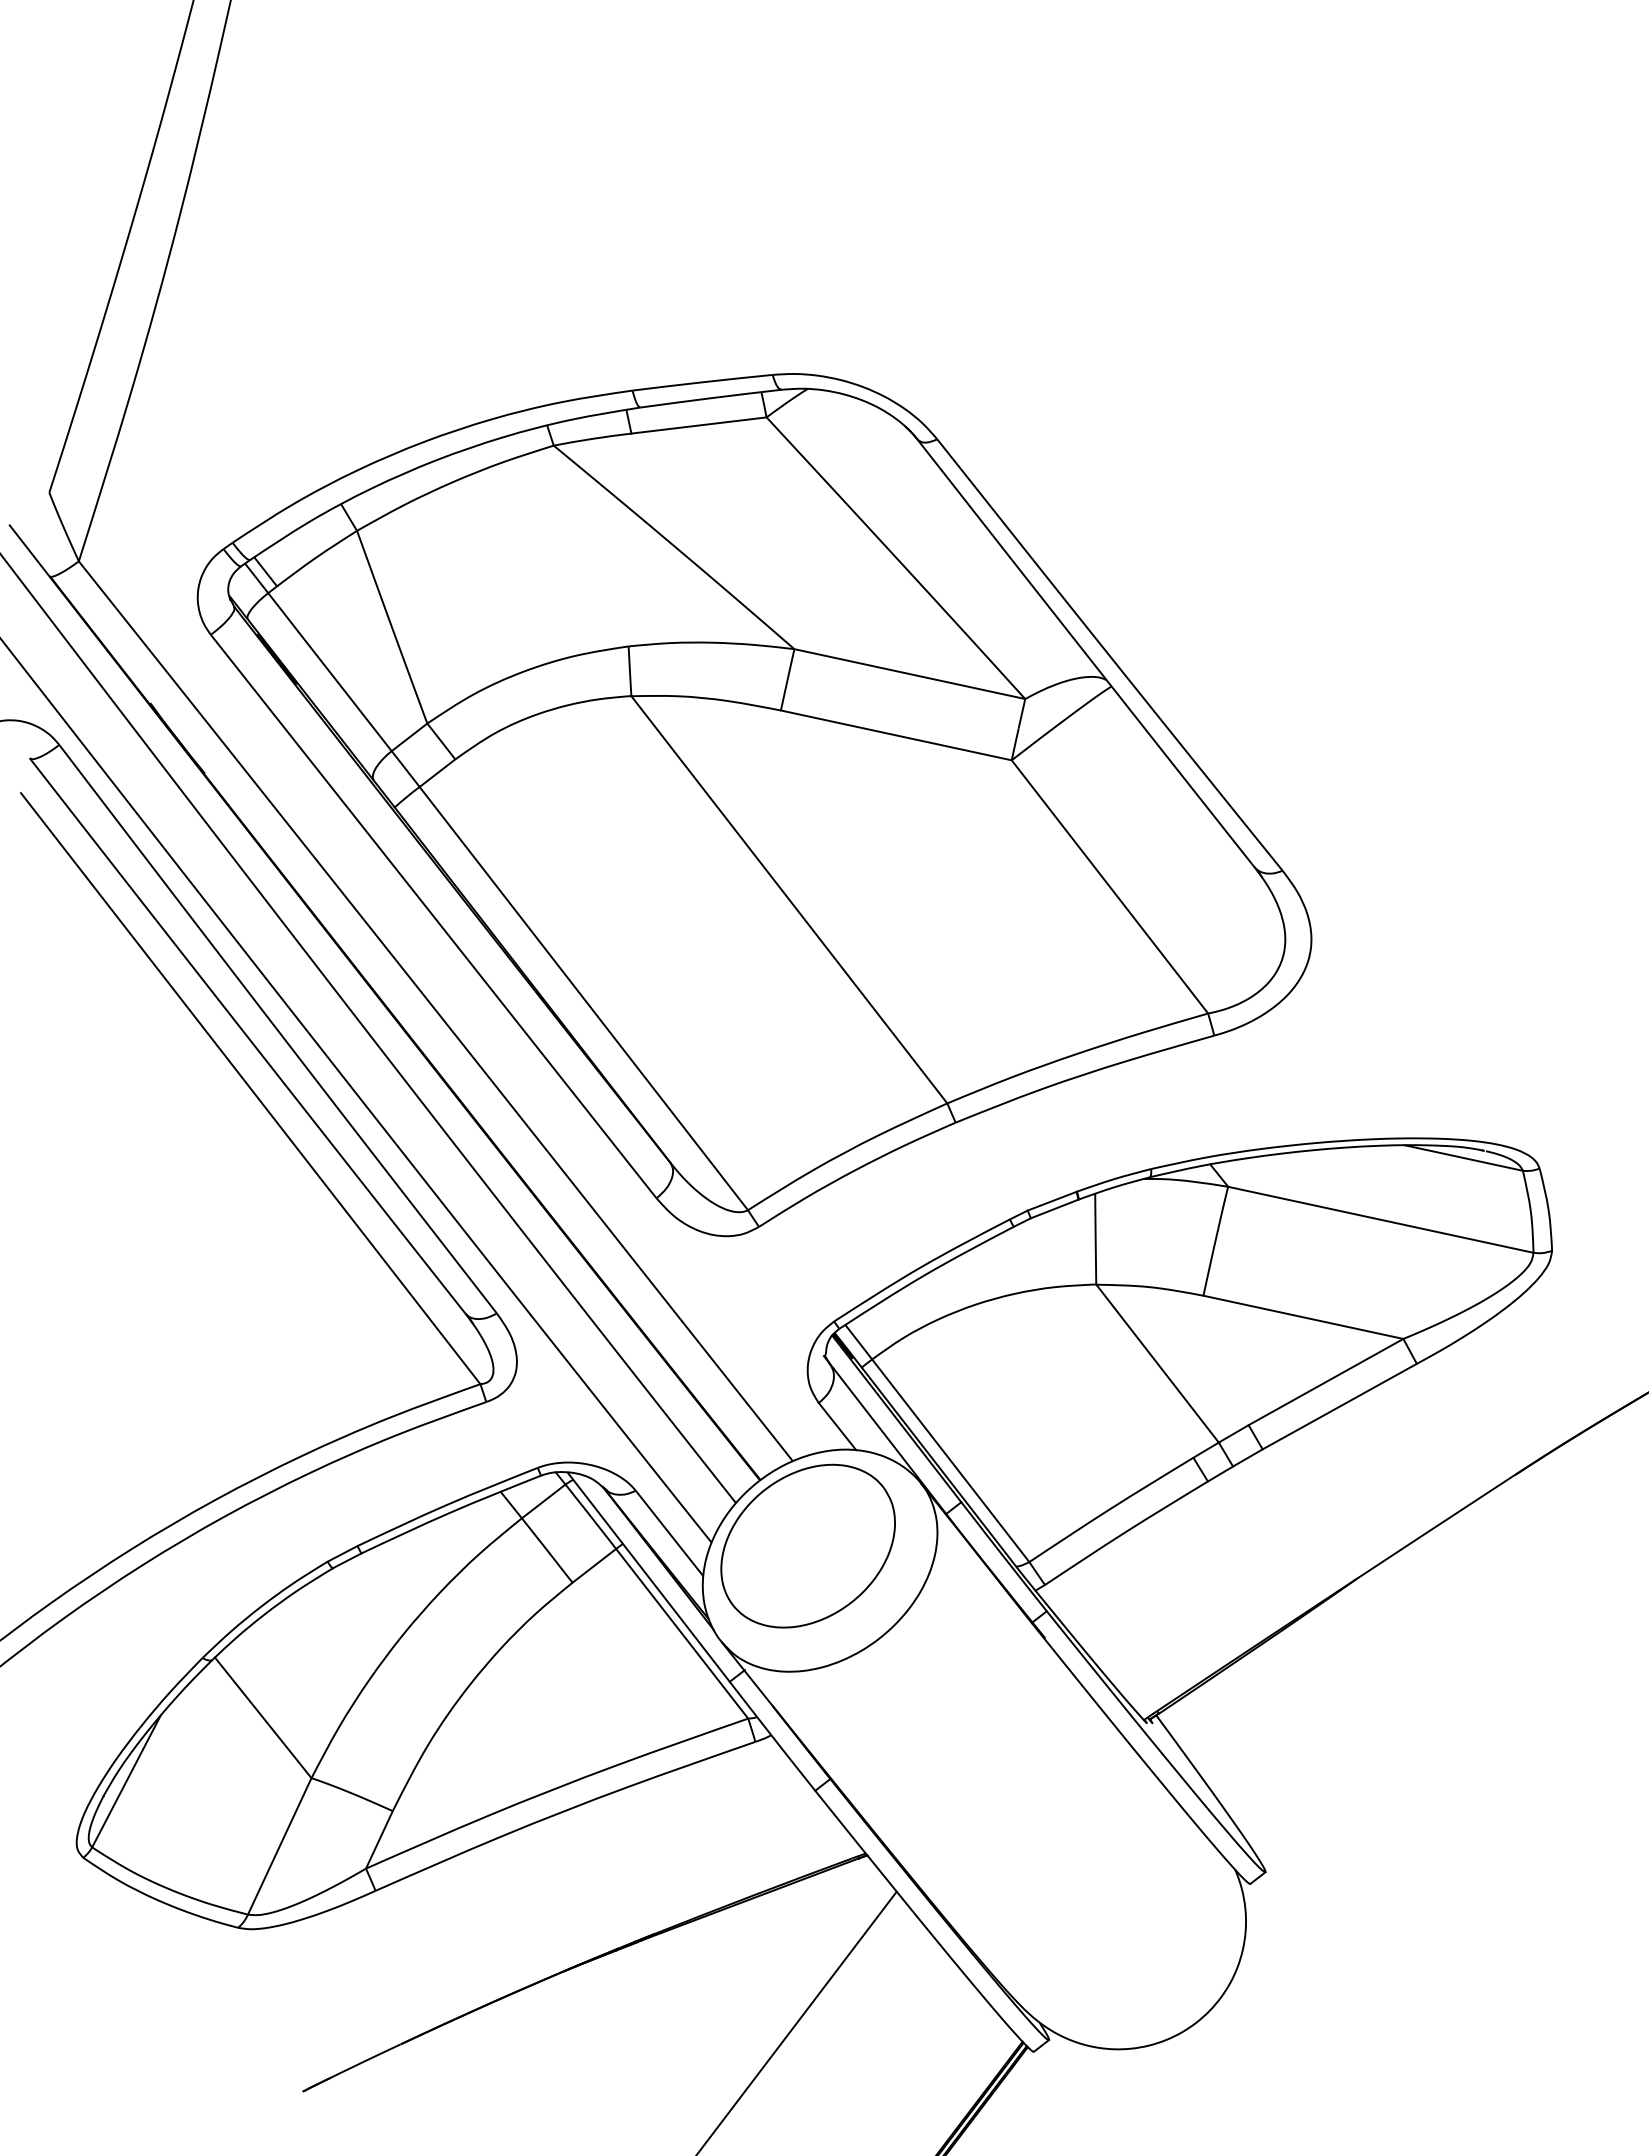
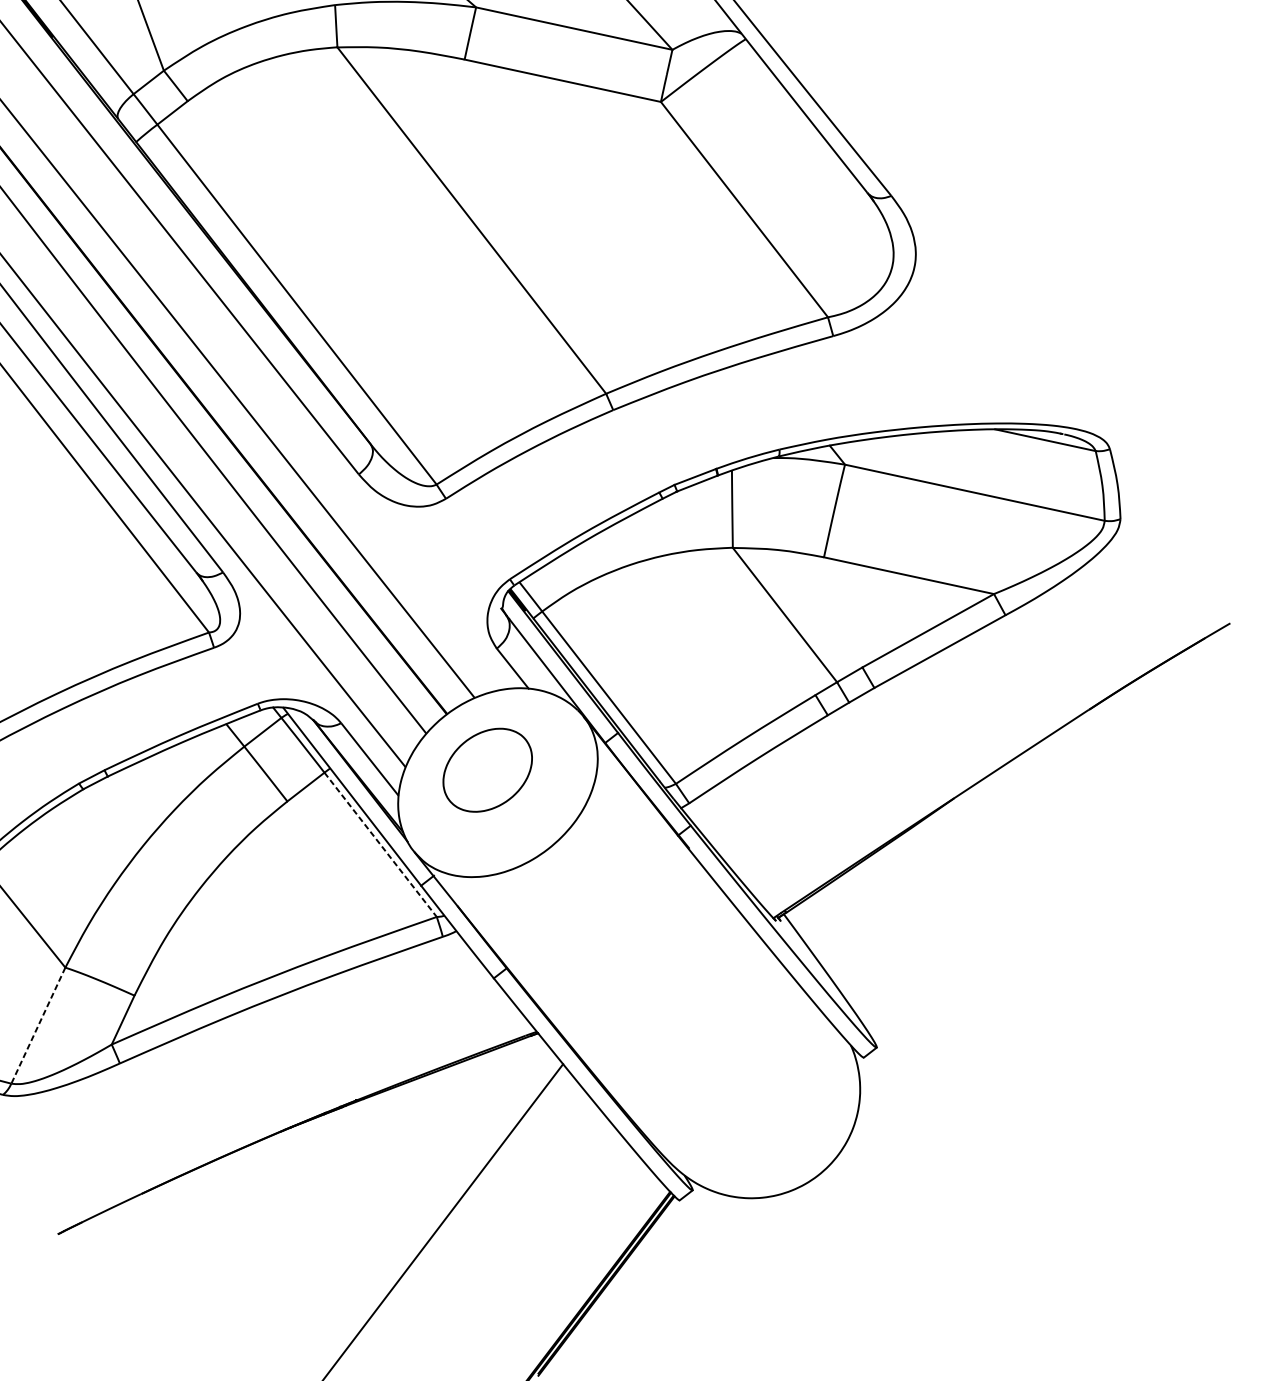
part: (807, 1545) -> (487, 769), size x0.6
line: (682, 1634) -> (380, 845), solid -> dashed
line: (279, 1846) -> (38, 1025), solid -> dashed

